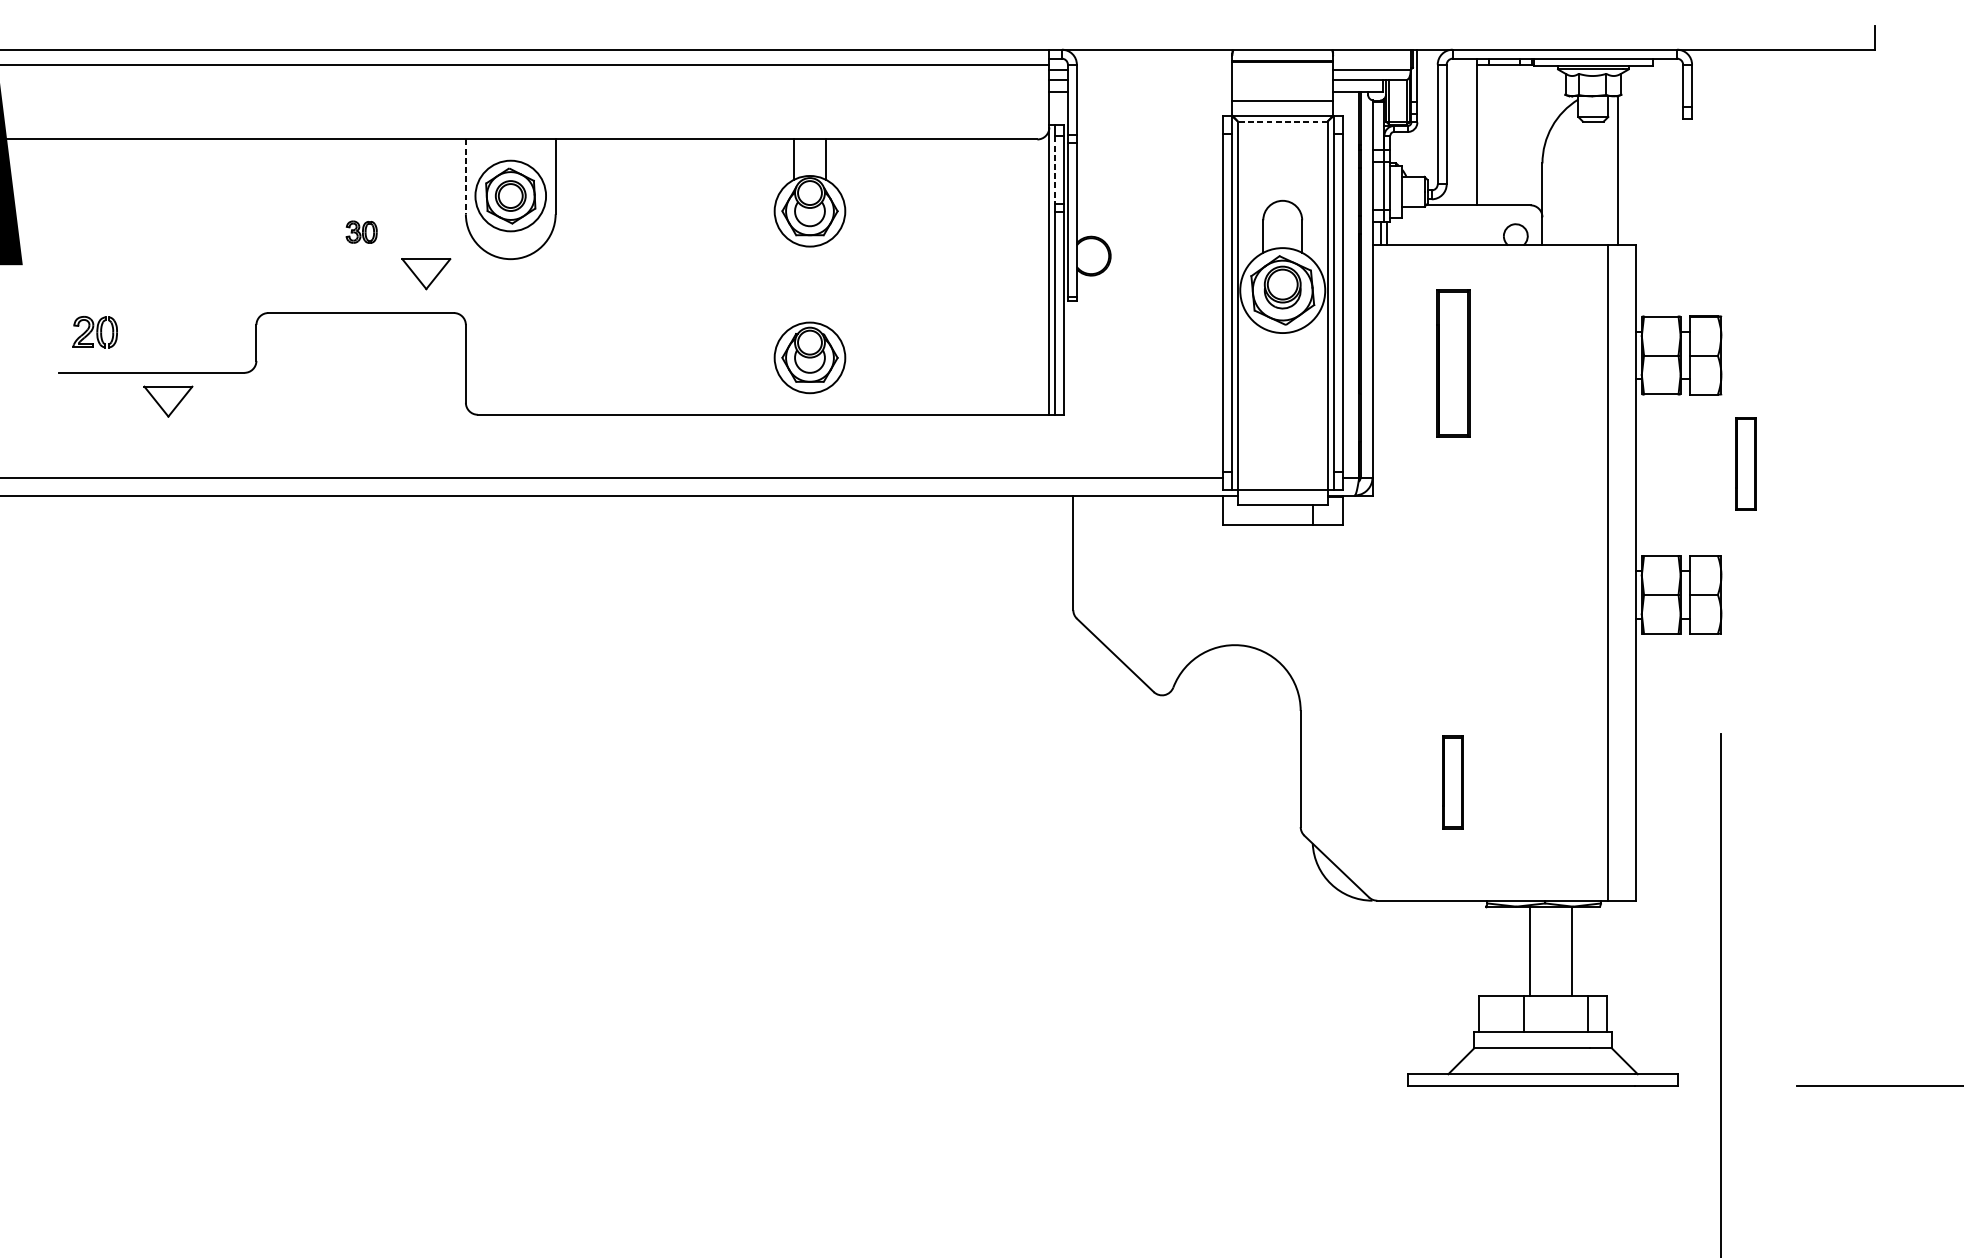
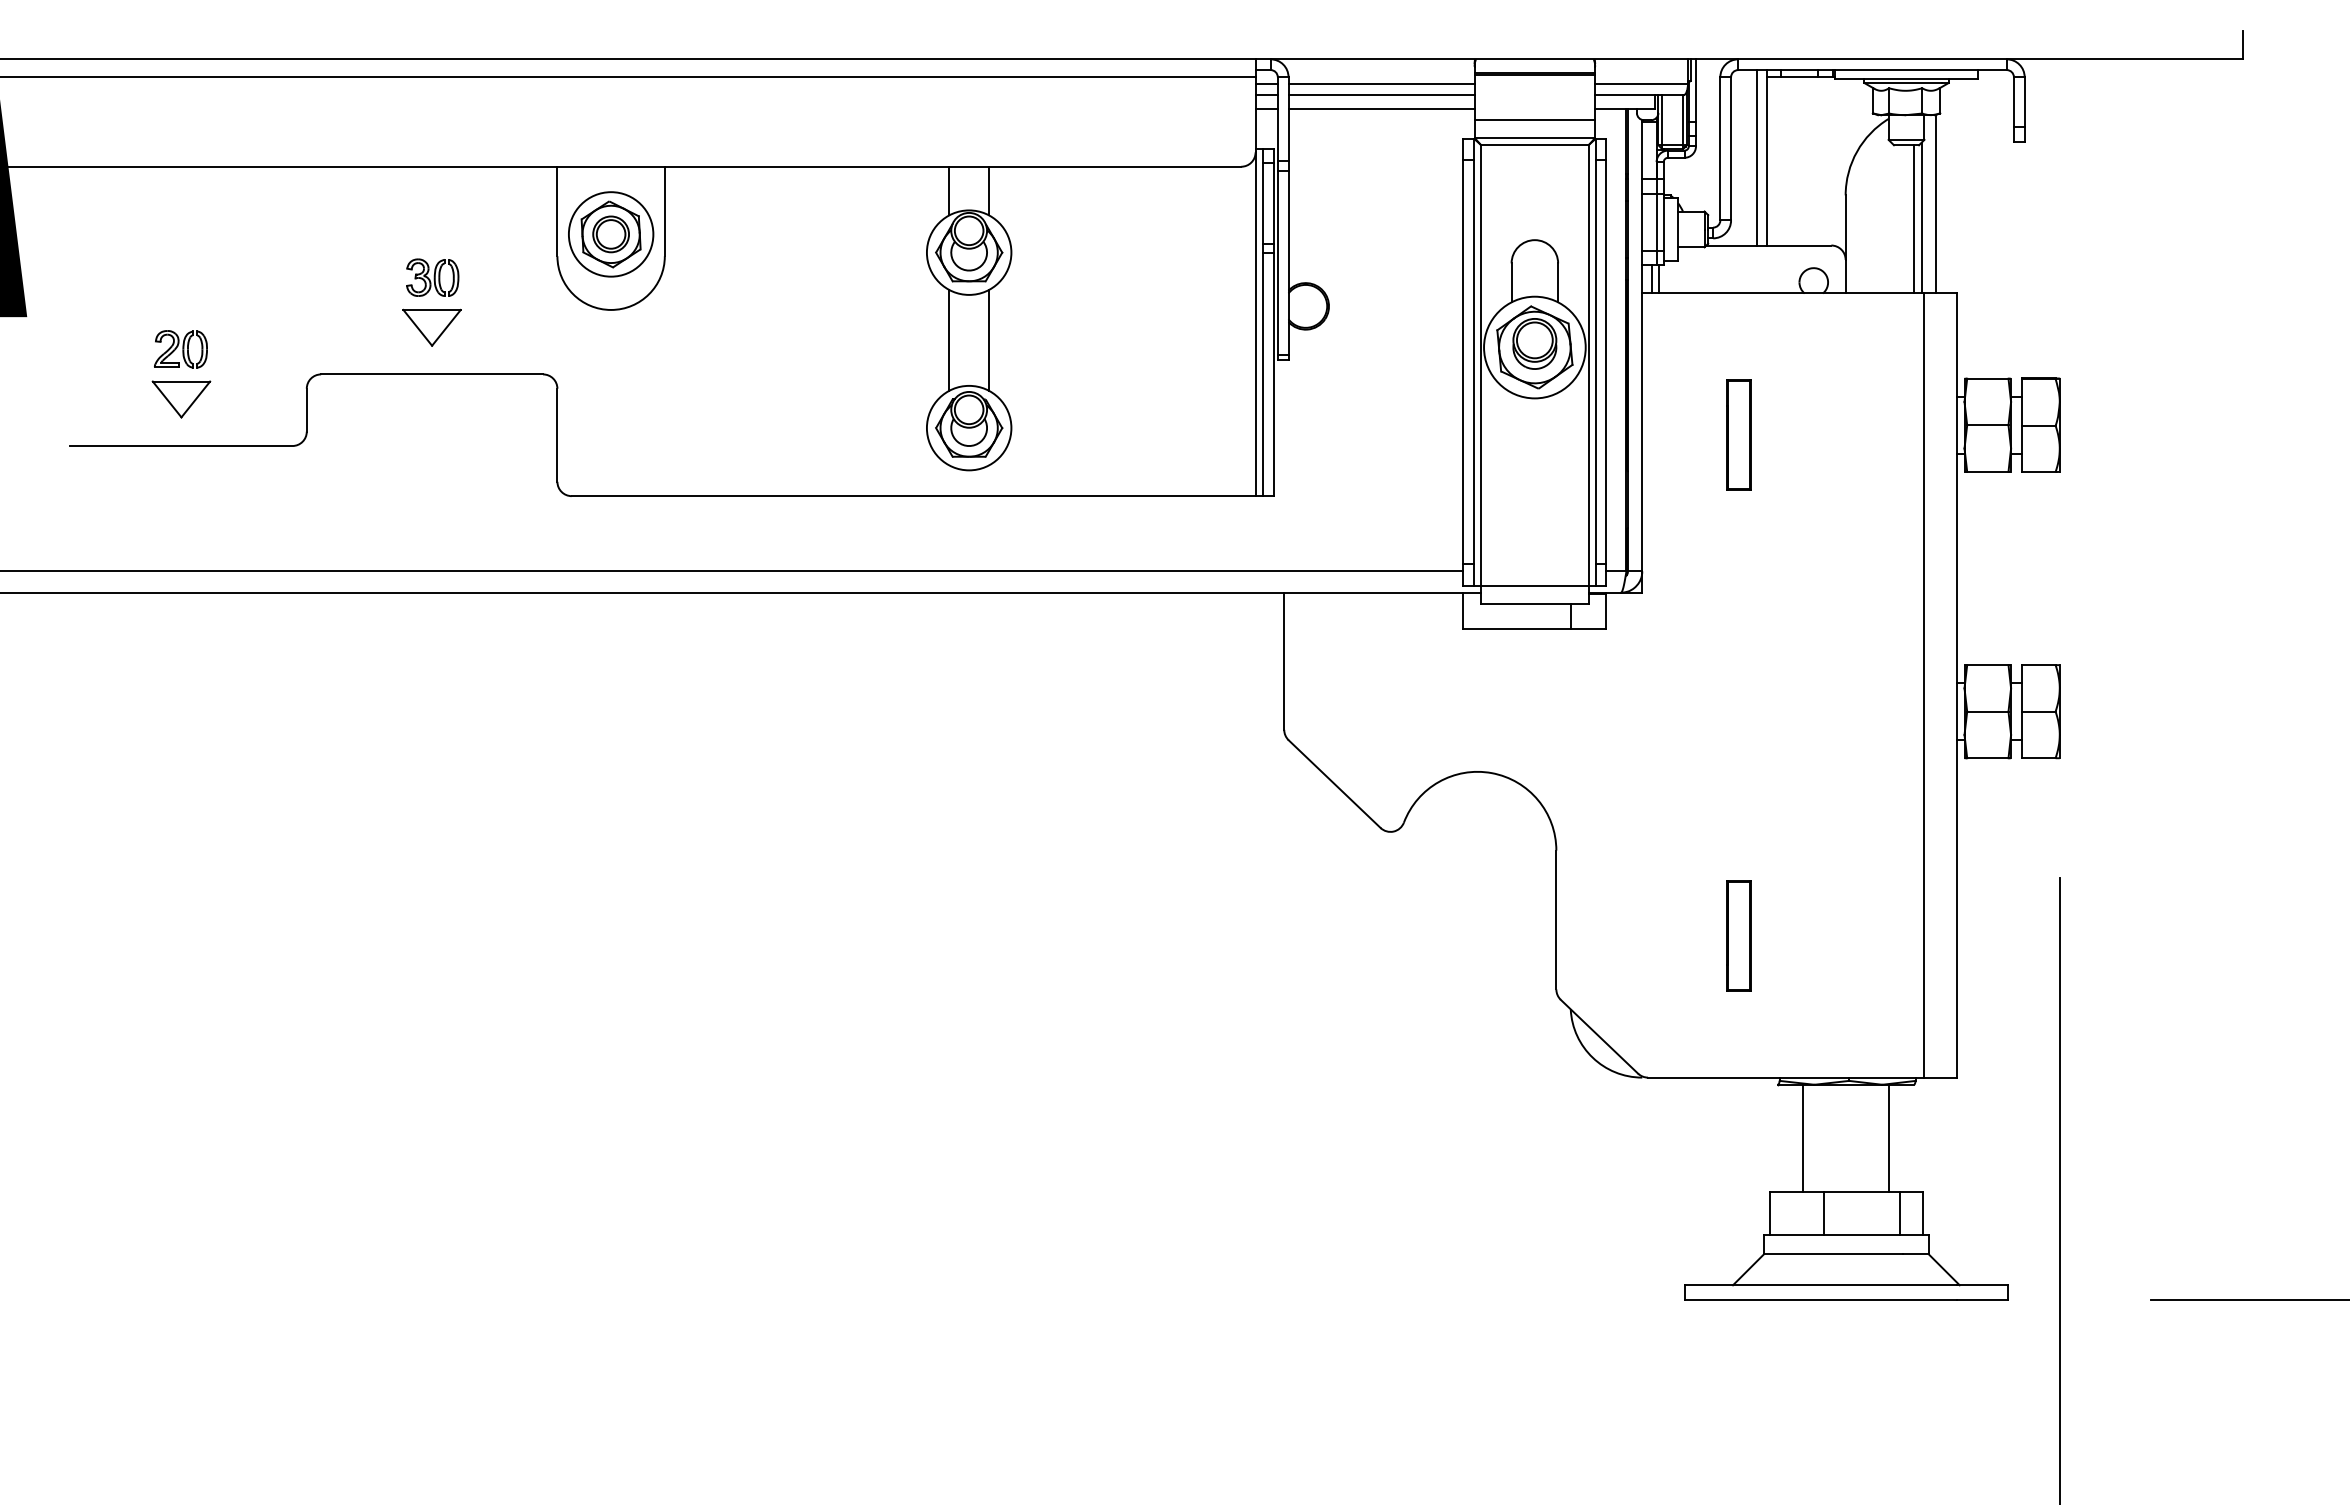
line: (1154, 69) -> (1381, 83), added
line: (1154, 79) -> (1381, 95), added
line: (1154, 91) -> (1381, 109), added
line: (1282, 121) -> (1534, 145), dashed -> solid
line: (1467, 131) -> (1756, 157), added
line: (1055, 170) -> (1262, 203), dashed -> solid
line: (465, 176) -> (557, 211), dashed -> solid
line: (1605, 181) -> (1921, 217), added
line: (1600, 183) -> (1914, 219), added
part: (361, 232) -> (432, 277), size x1.43
part: (425, 273) -> (431, 327), moved
line: (793, 284) -> (949, 340), added
line: (826, 284) -> (988, 340), added
part: (94, 332) -> (180, 349), moved
part: (1452, 363) -> (1738, 434), size x0.62
part: (168, 401) -> (181, 399), moved
part: (1745, 463) -> (2088, 554), removed
line: (1529, 951) -> (1889, 1138), moved
line: (1571, 951) -> (1803, 1138), moved

